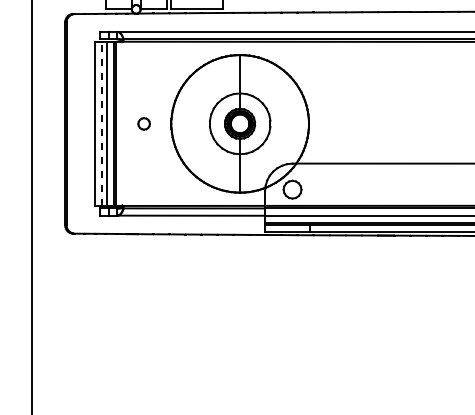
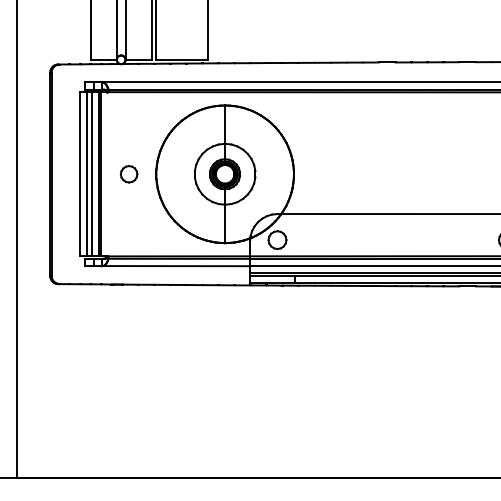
line: (102, 124) -> (87, 174), dashed -> solid
part: (143, 124) -> (128, 174), size x1.43

